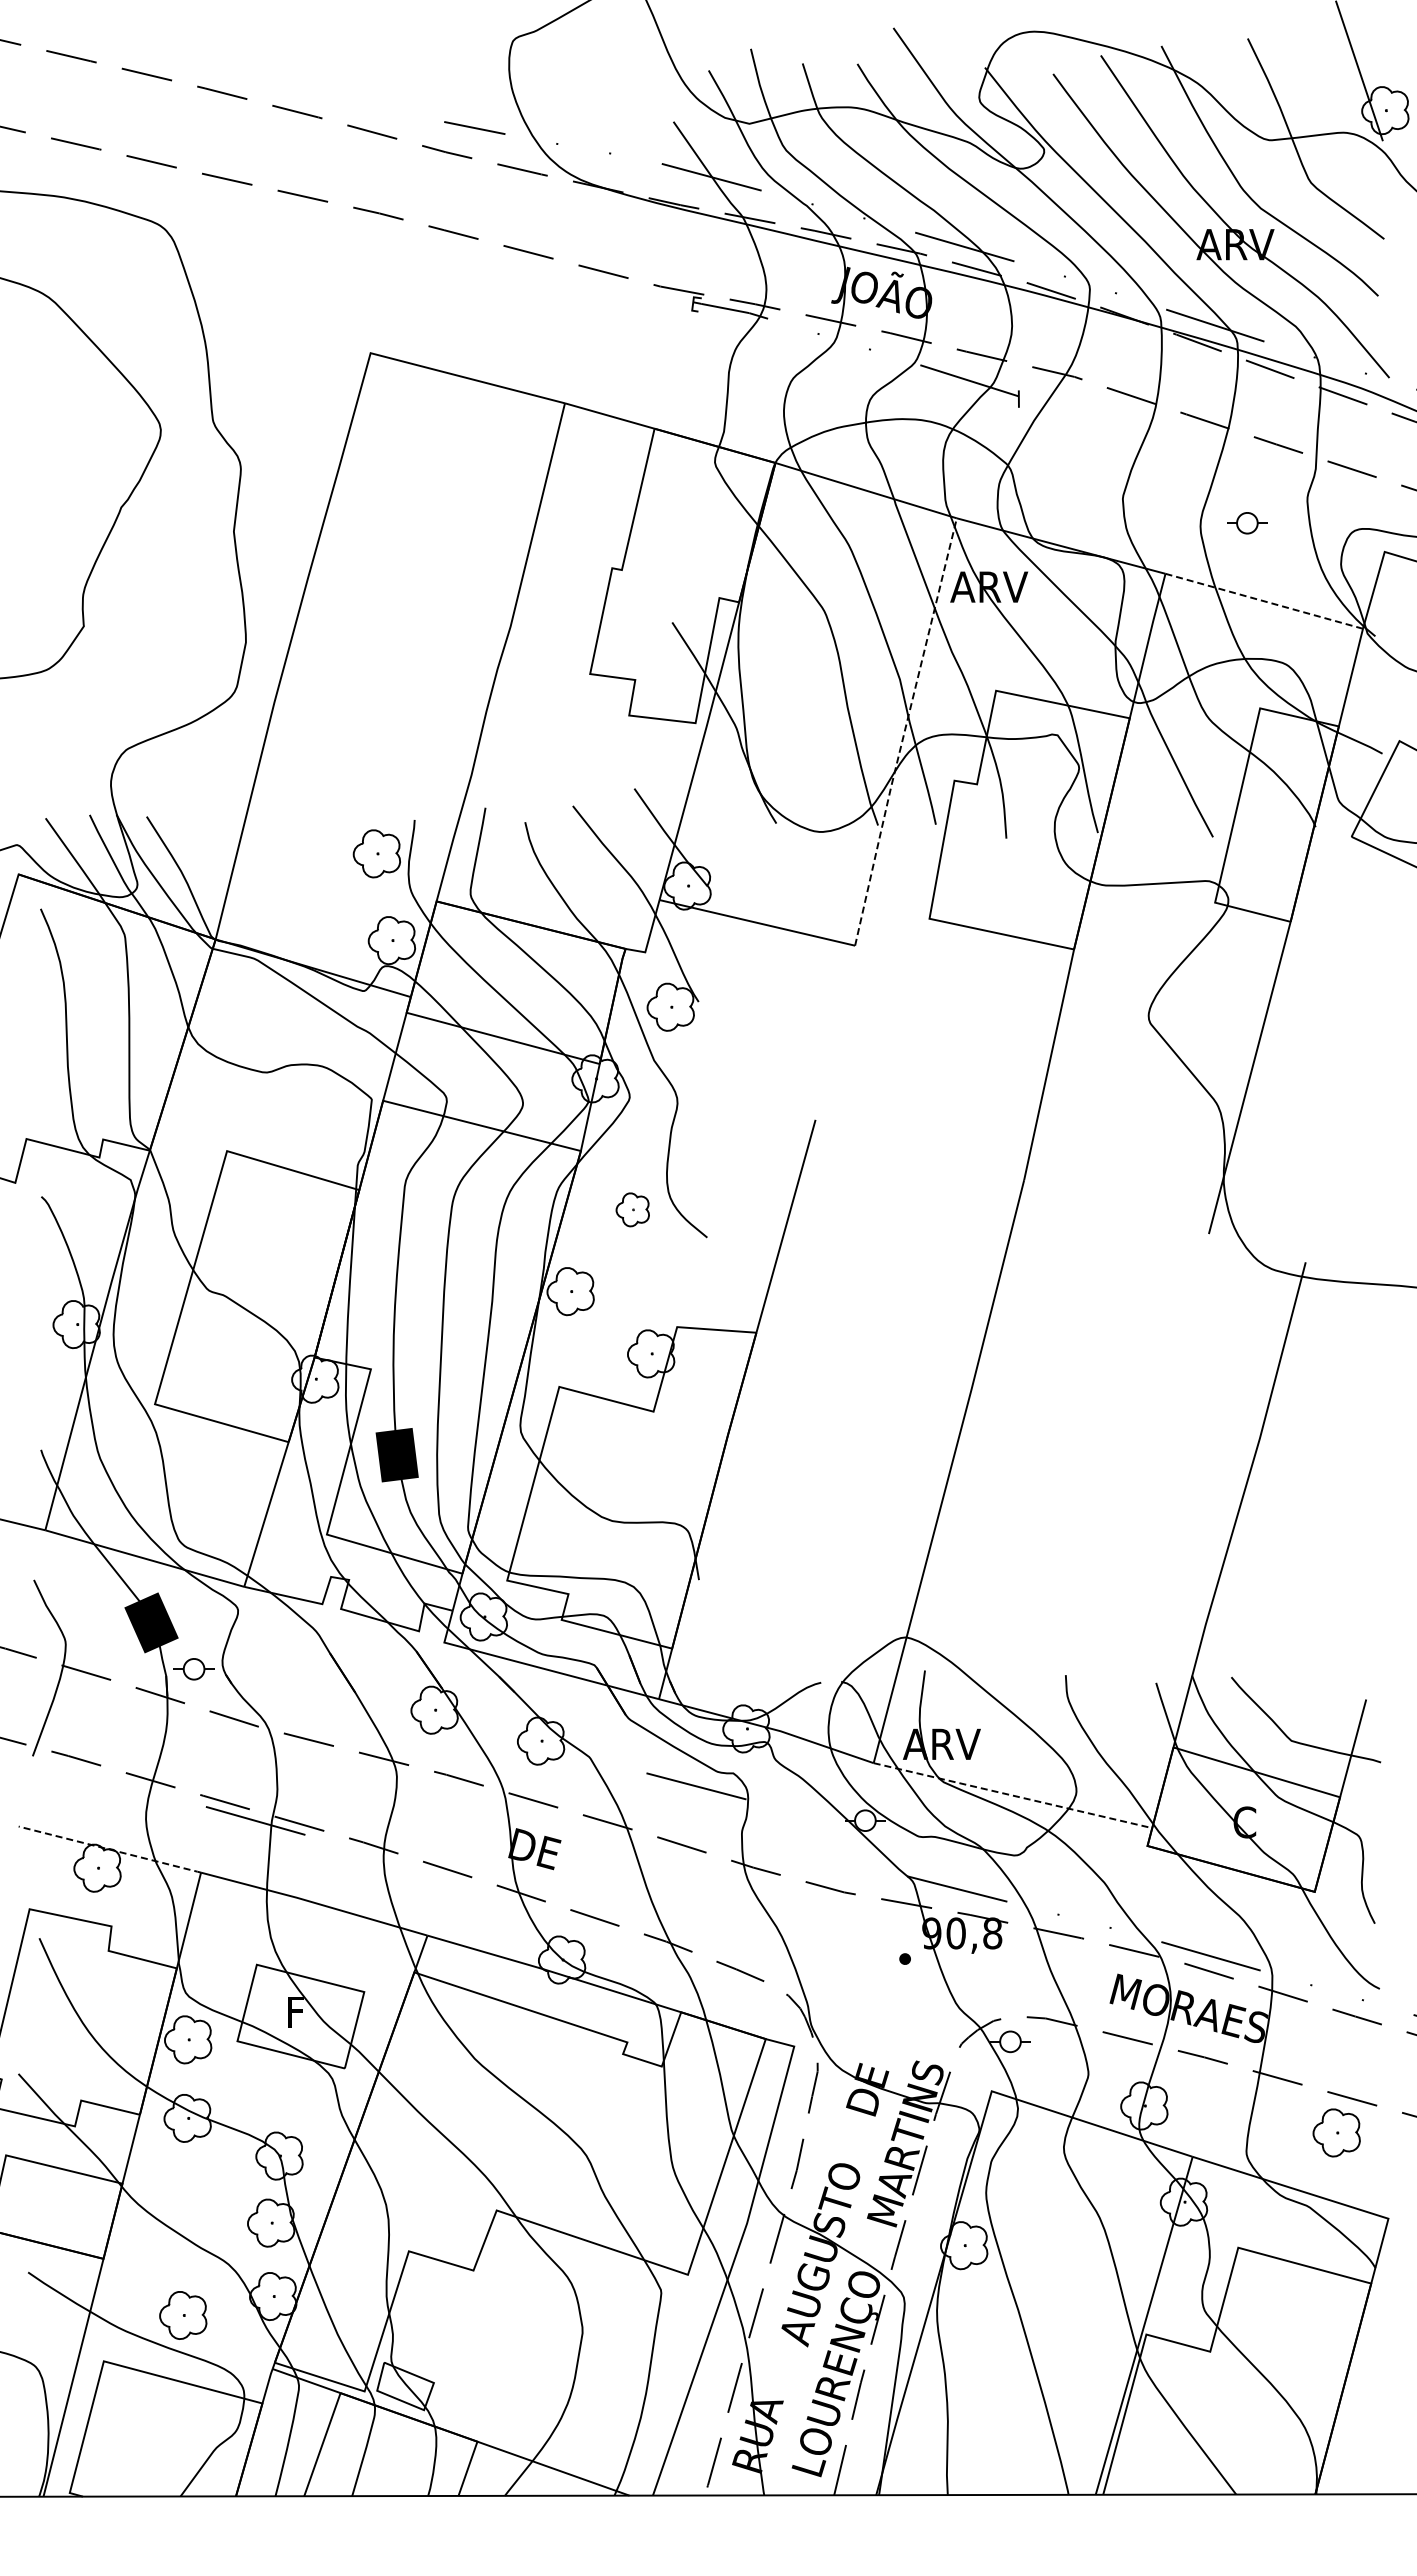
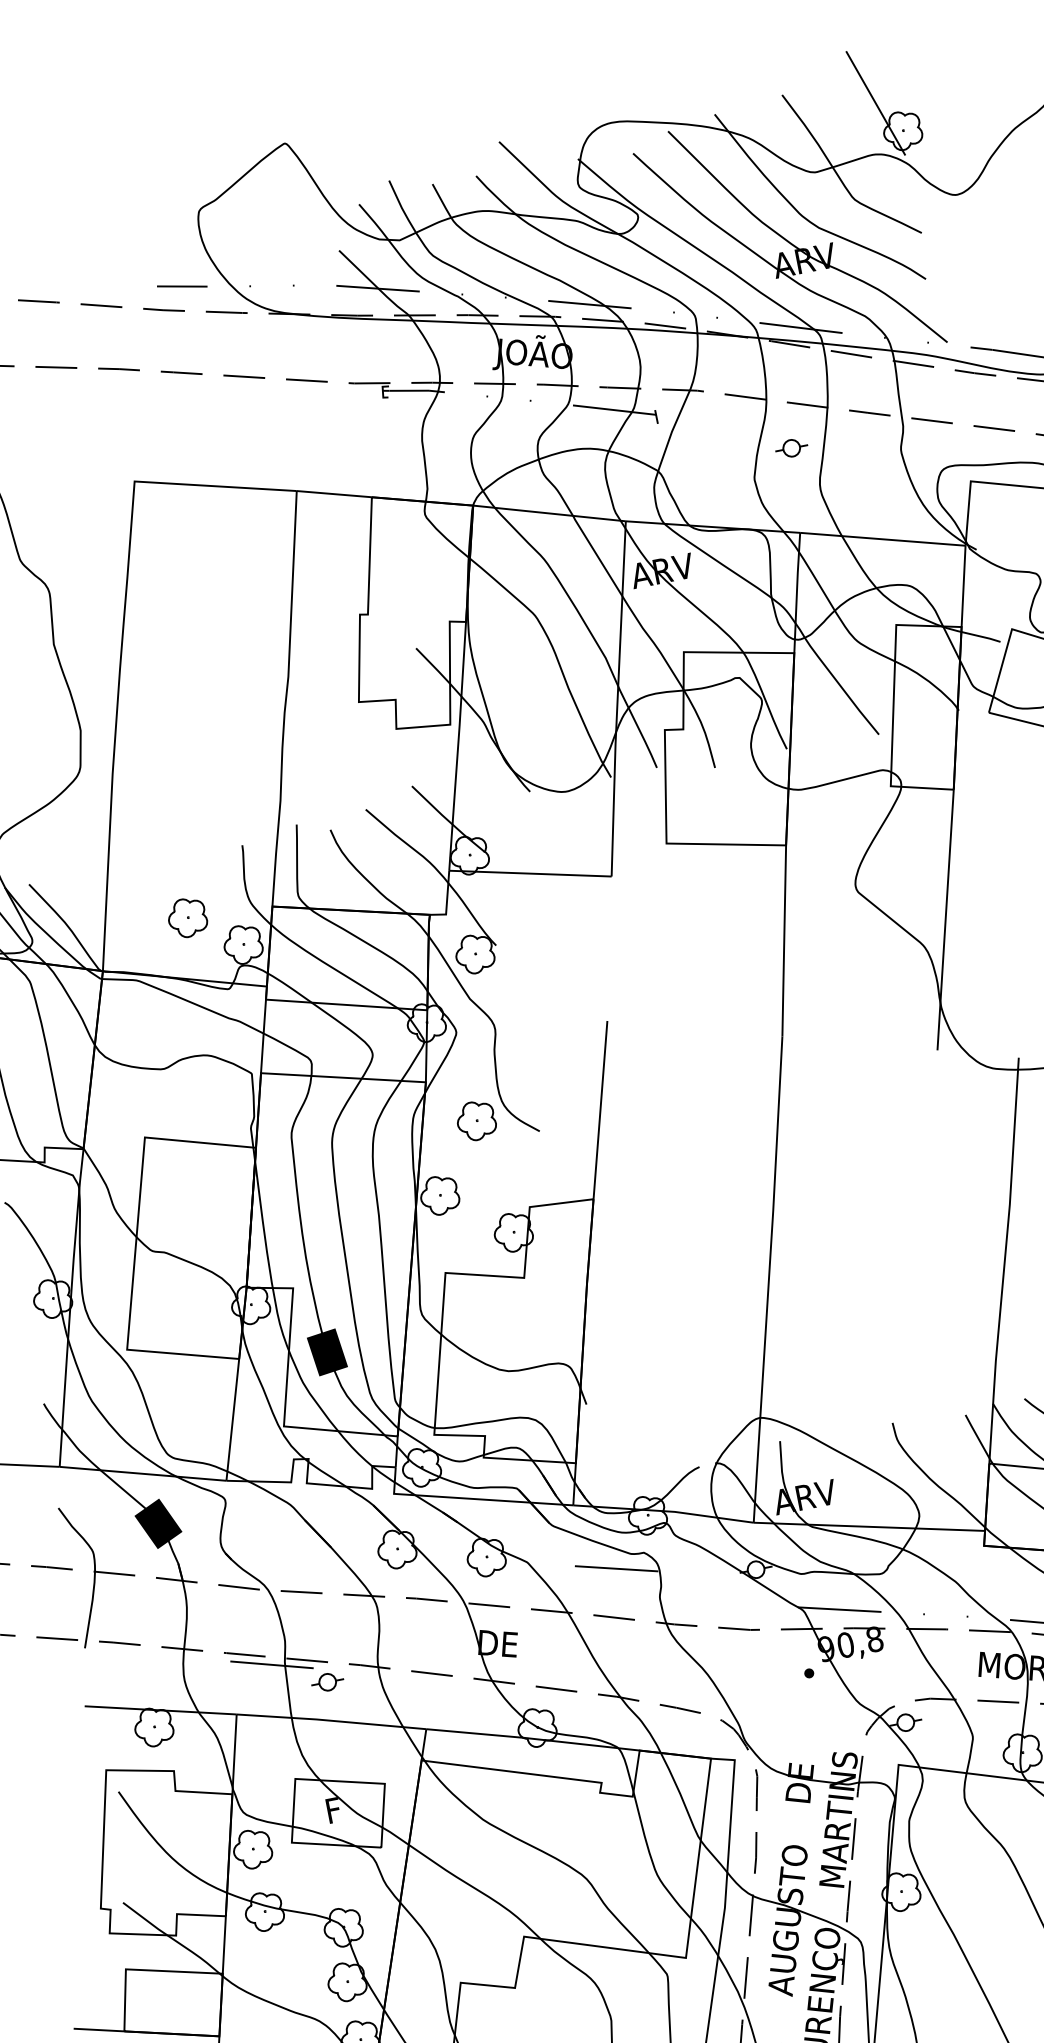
part: (1247, 523) -> (791, 448), moved
line: (1264, 601) -> (883, 539), dashed -> solid
line: (904, 731) -> (617, 698), dashed -> solid
part: (376, 853) -> (187, 917), moved
part: (632, 1209) -> (475, 1120), size x1.43
part: (193, 1669) -> (327, 1682), moved
line: (1013, 1795) -> (869, 1526), dashed -> solid
line: (110, 1849) -> (161, 1710), dashed -> solid

